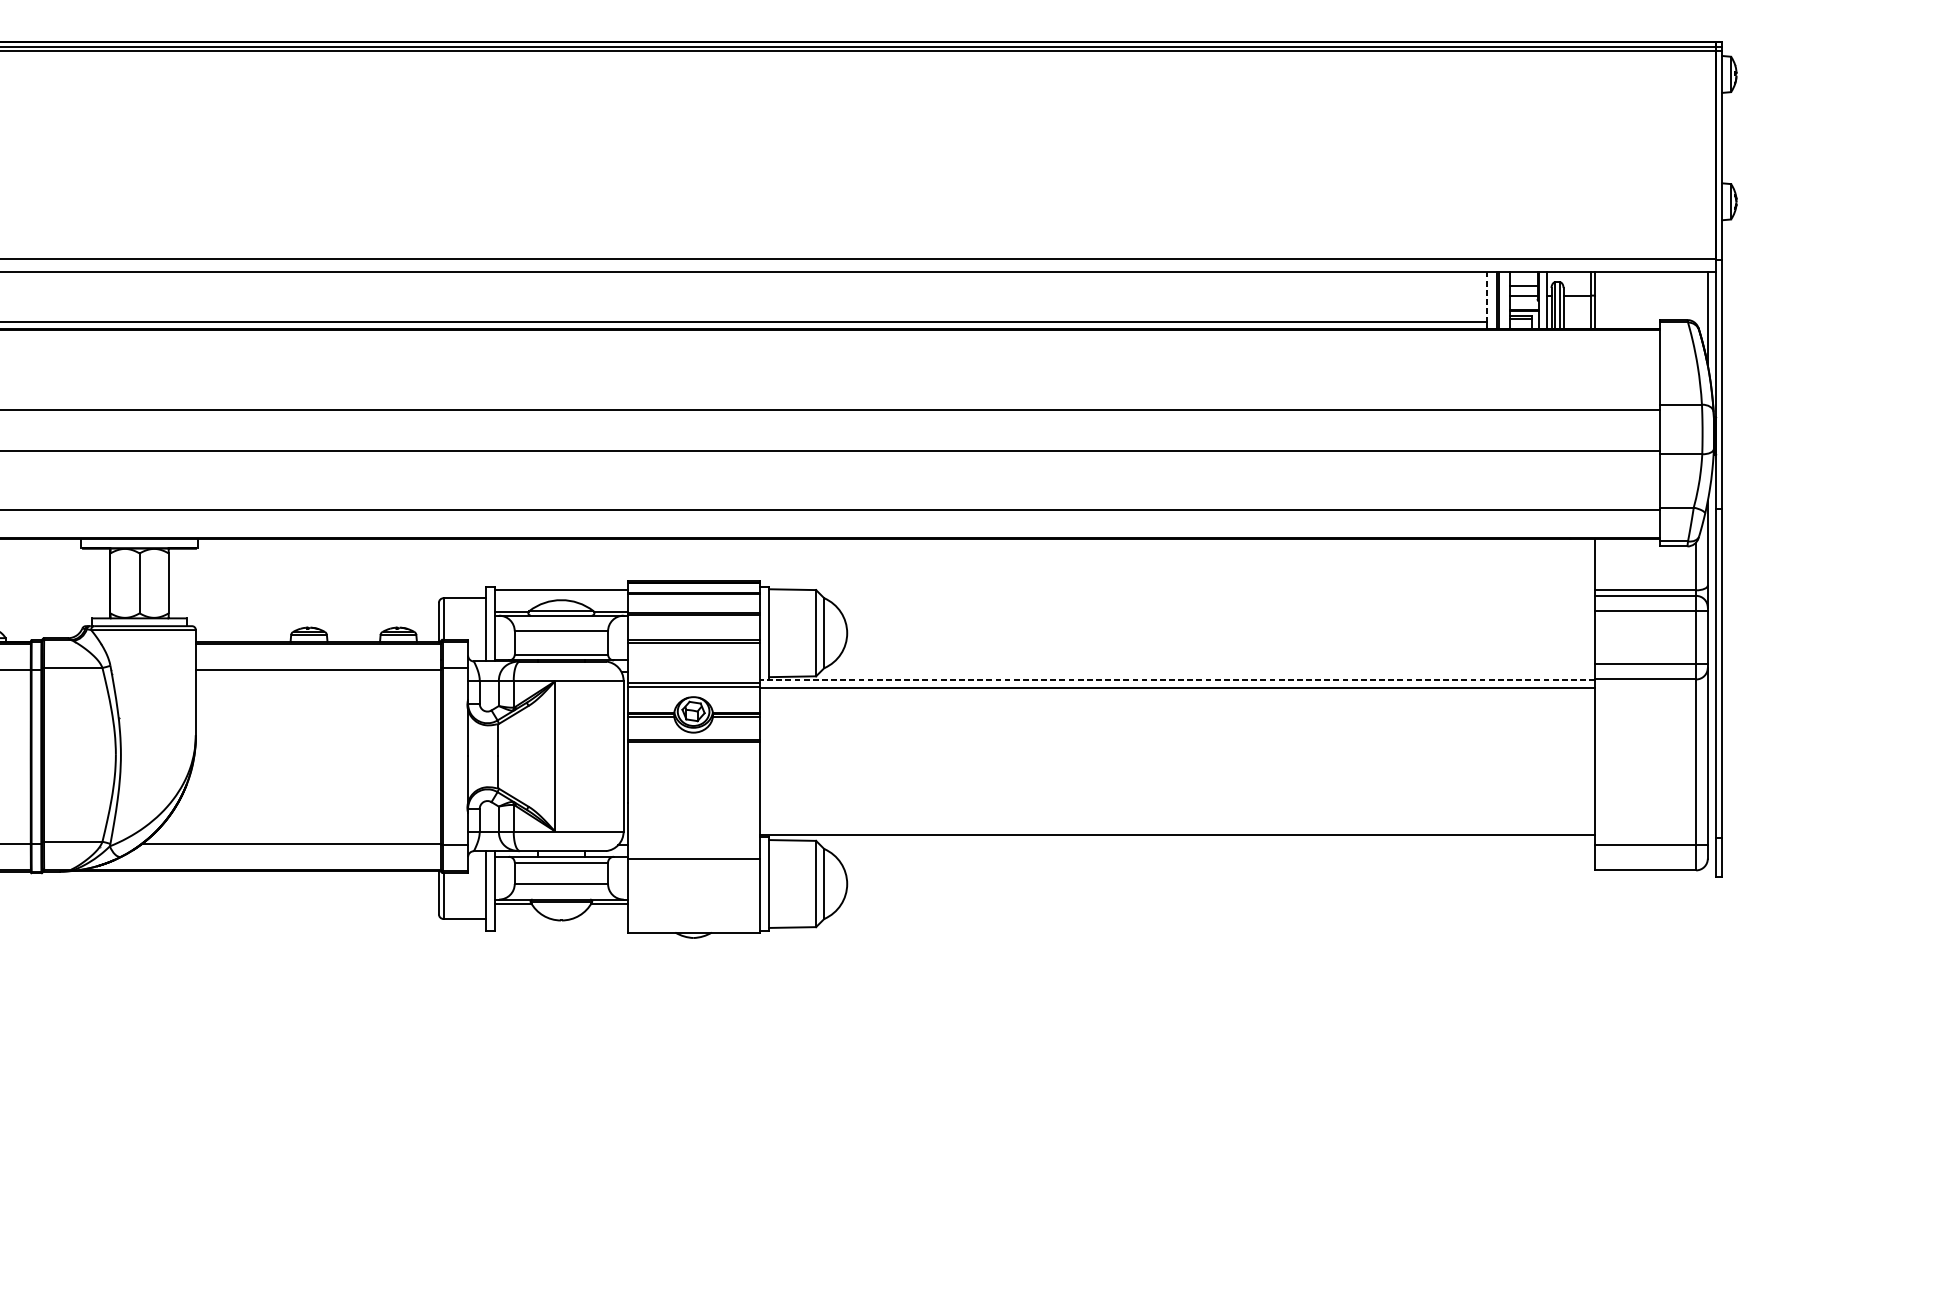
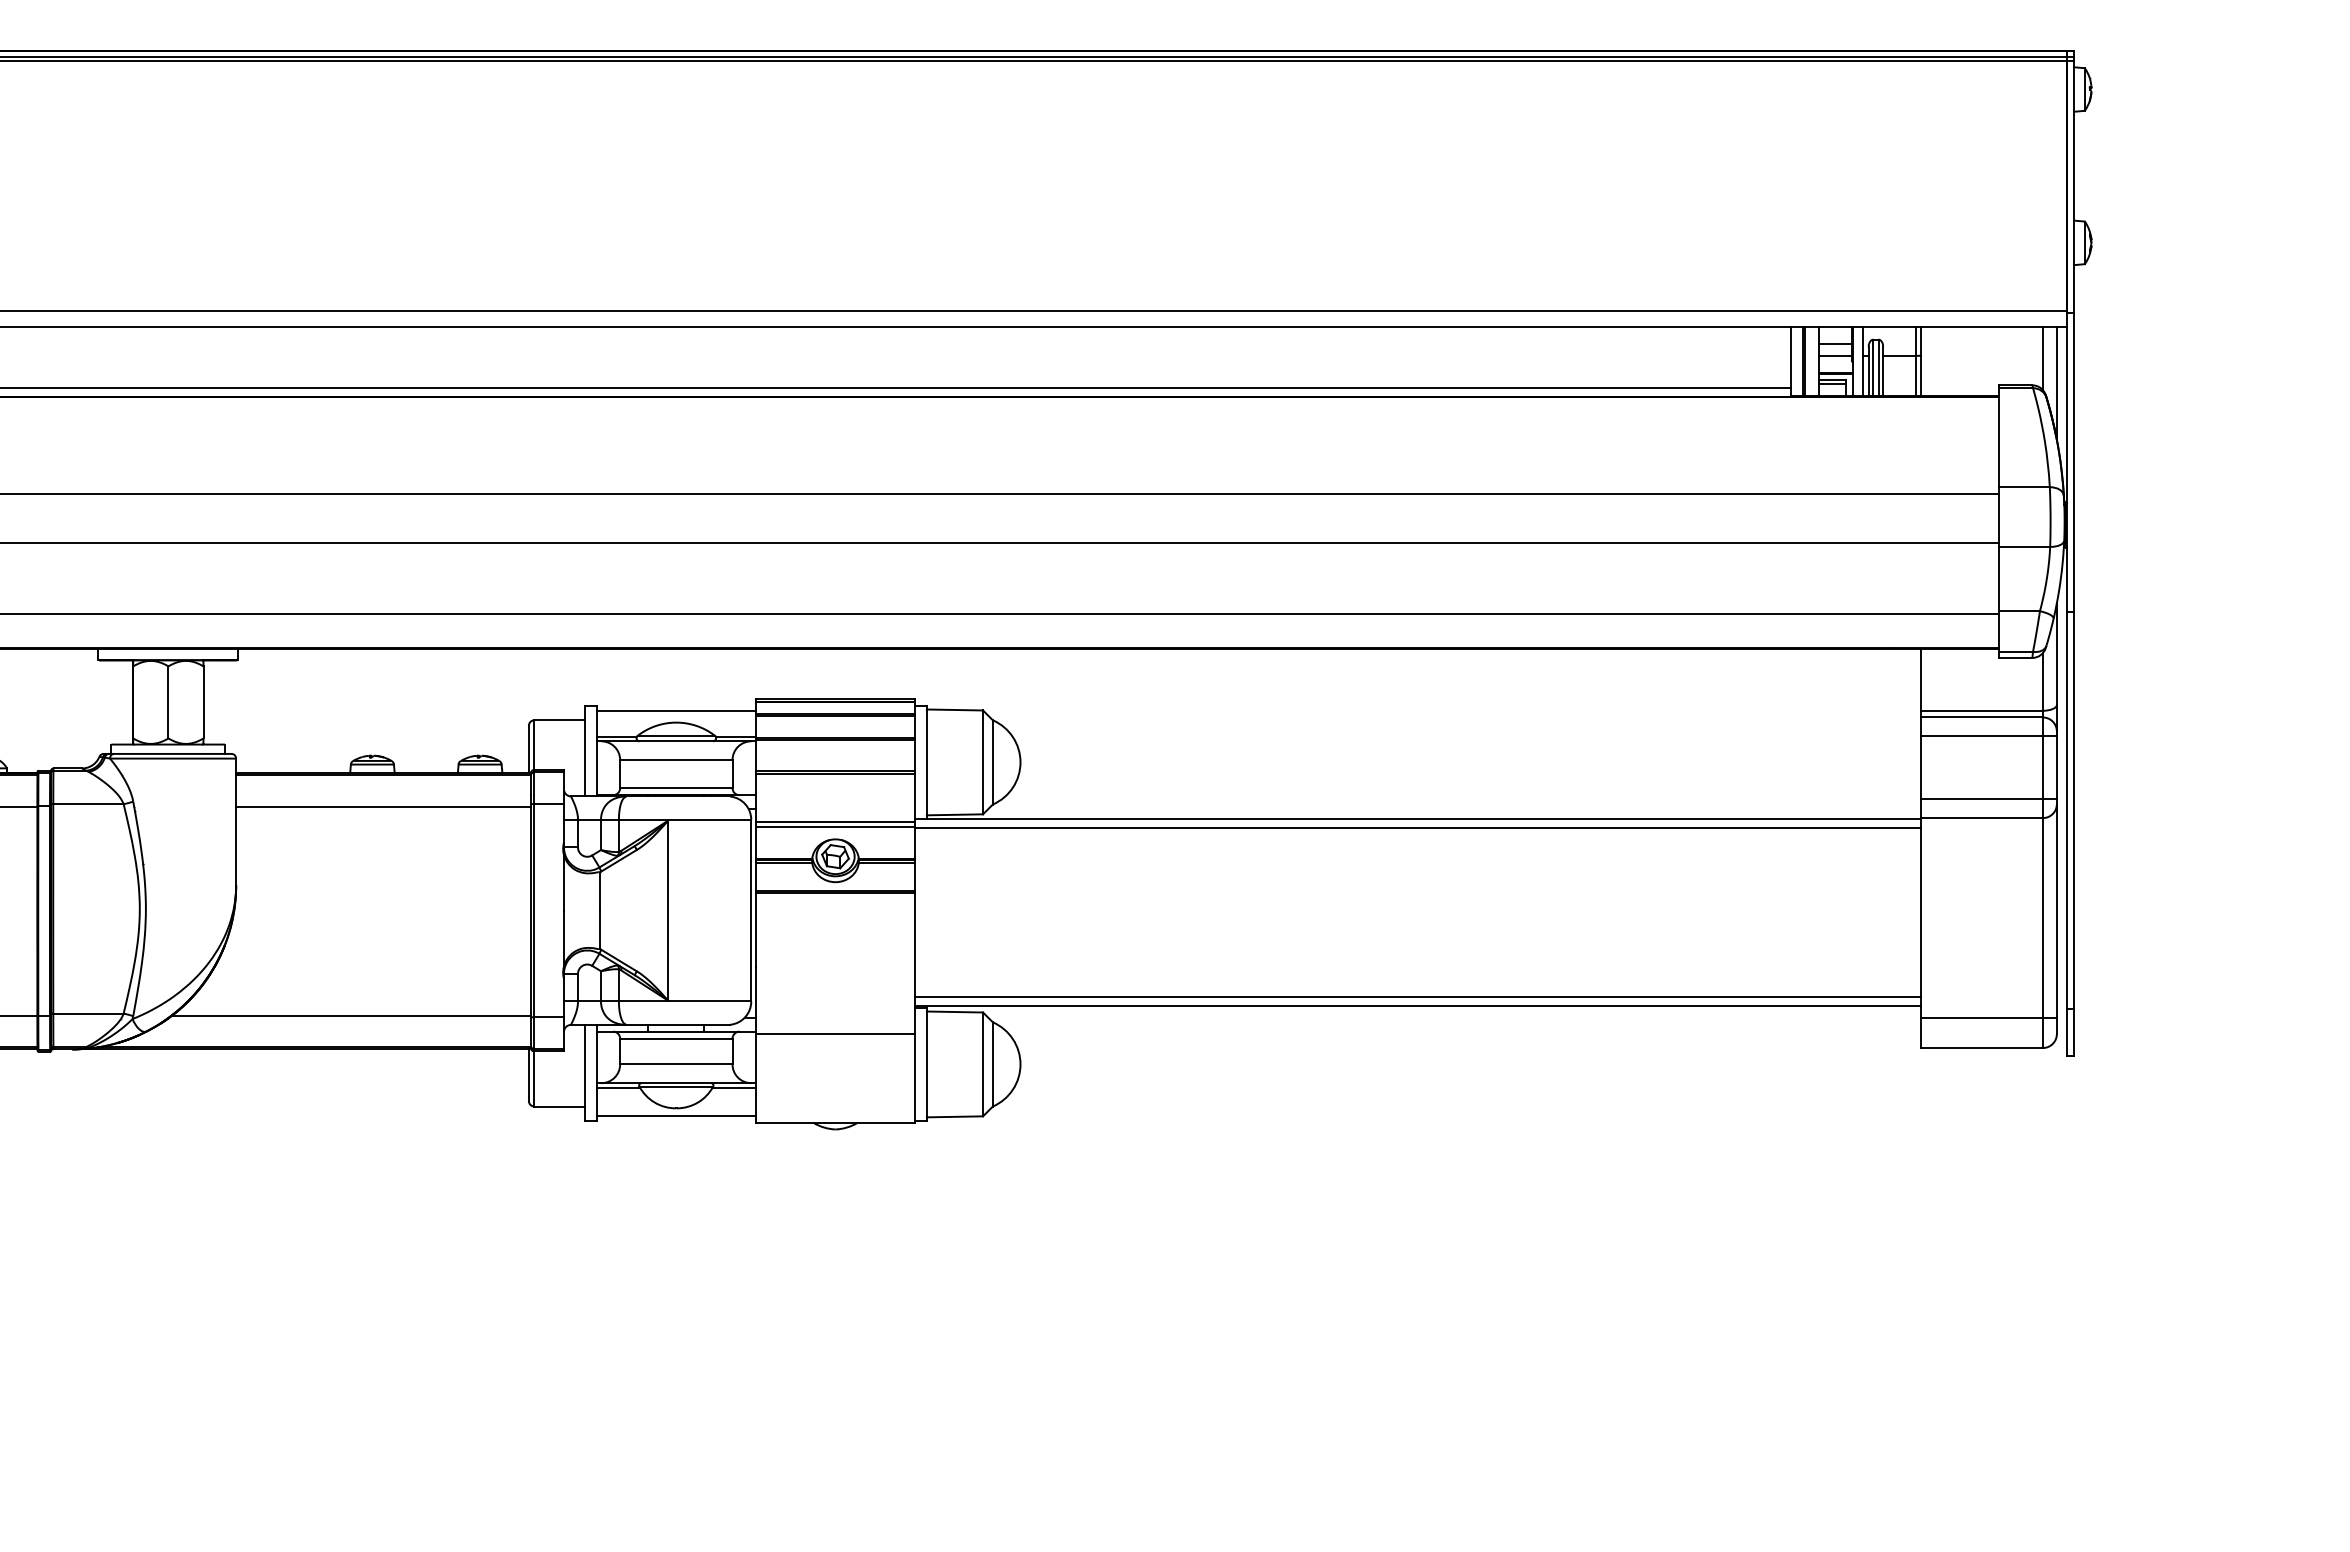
line: (1486, 296) -> (1790, 357), dashed -> solid
line: (1695, 297) -> (2042, 358), added
line: (1177, 679) -> (1418, 818), dashed -> solid
line: (1177, 827) -> (1418, 996), added
line: (560, 926) -> (675, 1115), added

